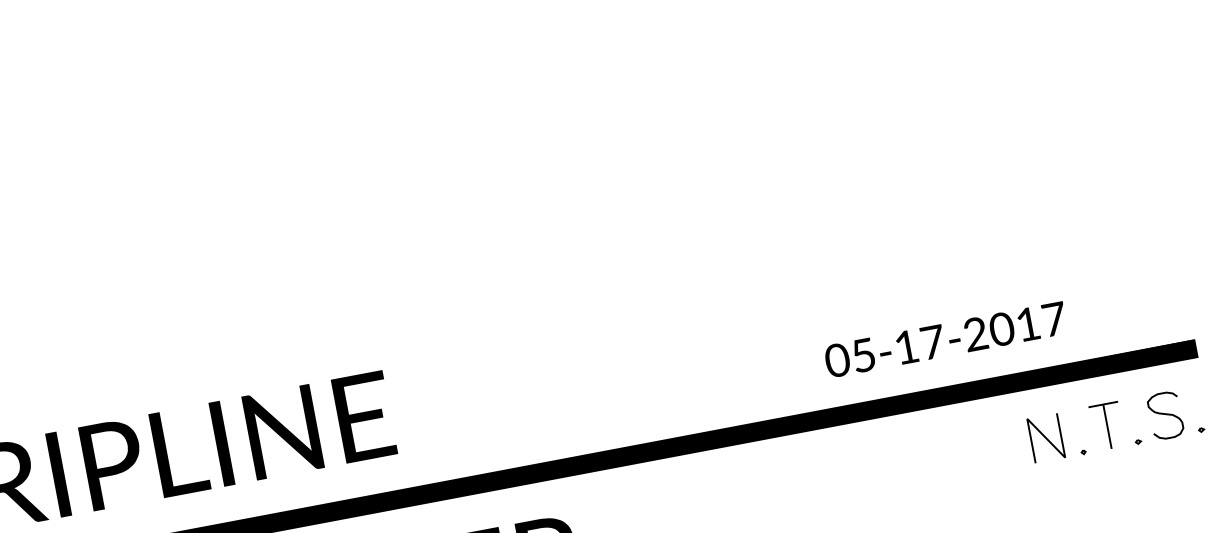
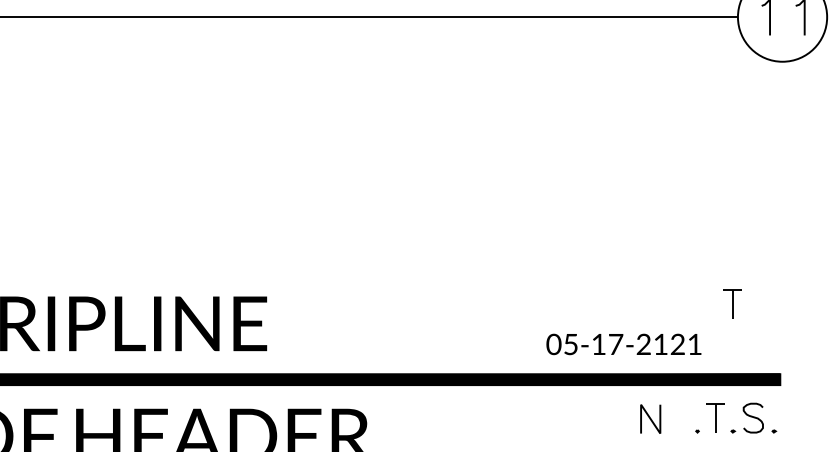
part: (1100, 245) -> (732, 303), added
text: (1027, 324) -> (677, 344), 05-17-2017 -> 05-17-2121
line: (1045, 437) -> (650, 418), moved

